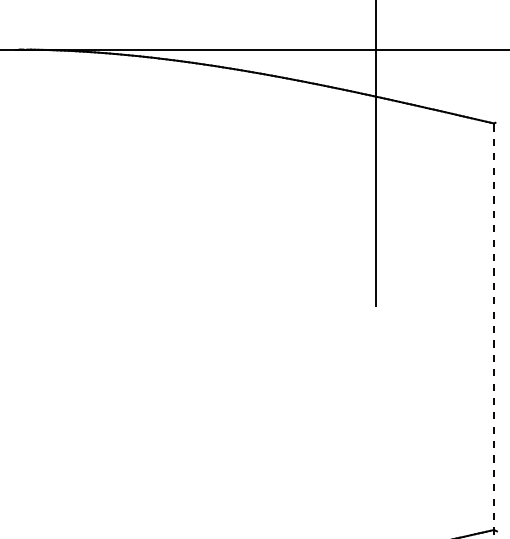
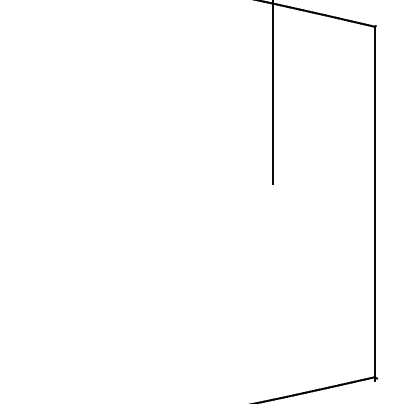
line: (494, 329) -> (374, 204), dashed -> solid

